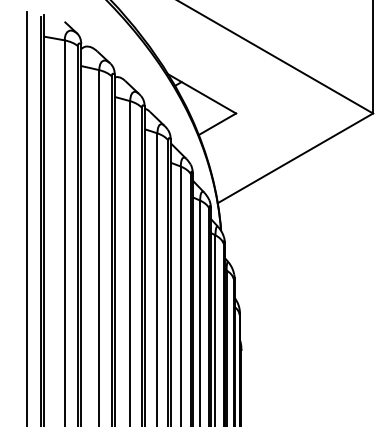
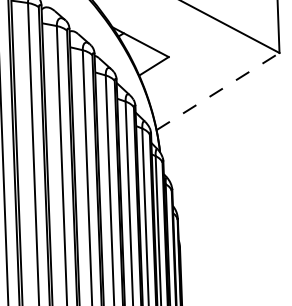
line: (295, 158) -> (218, 91), solid -> dashed

